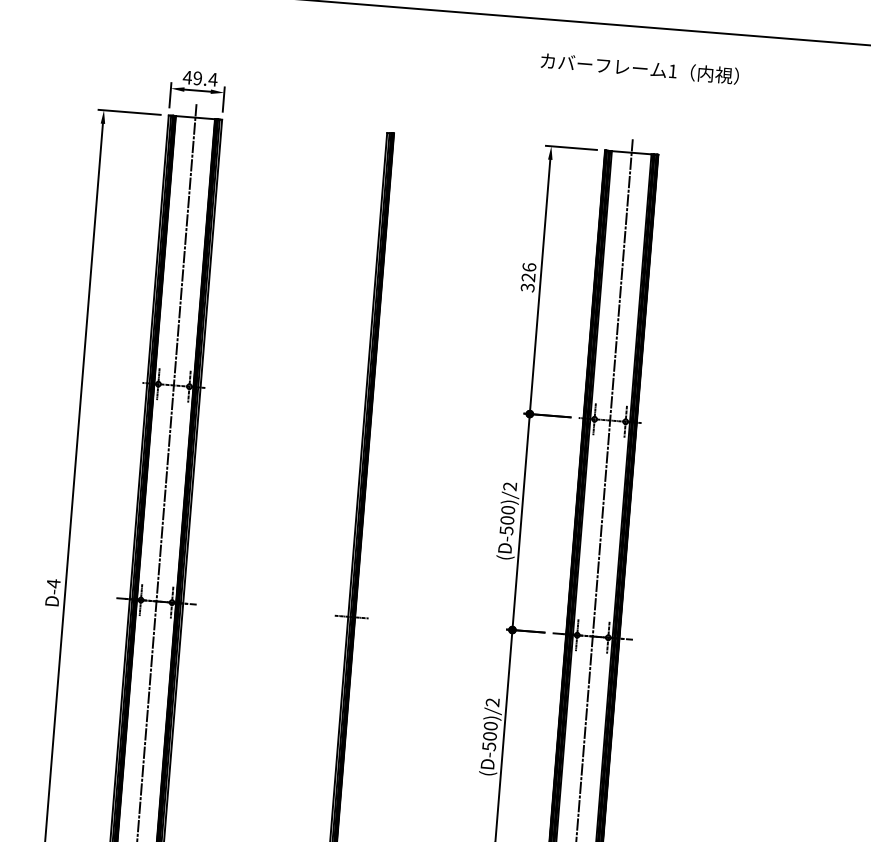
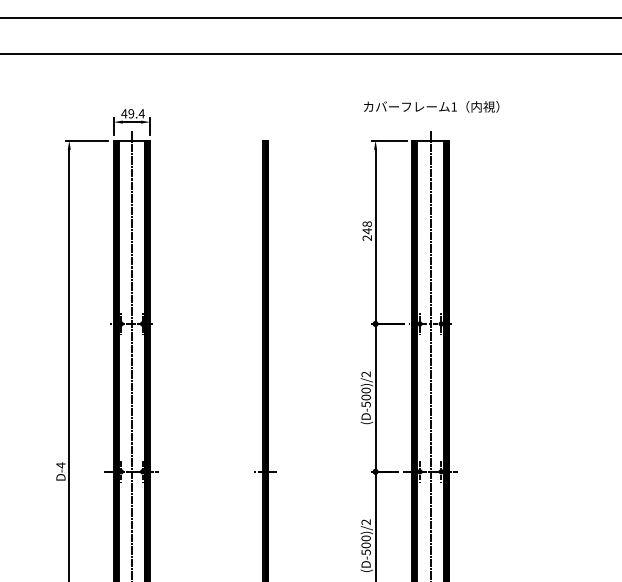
text: (639, 68) -> (431, 106), moved
text: (527, 276) -> (366, 230), 326 -> 248

